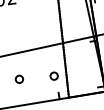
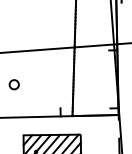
part: (53, 75) -> (57, 86), removed

